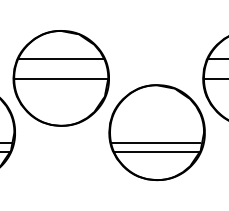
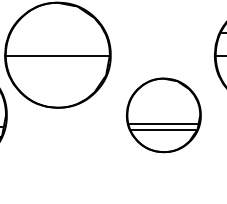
line: (60, 58) -> (57, 33), removed
part: (156, 132) -> (163, 115), size x0.7

